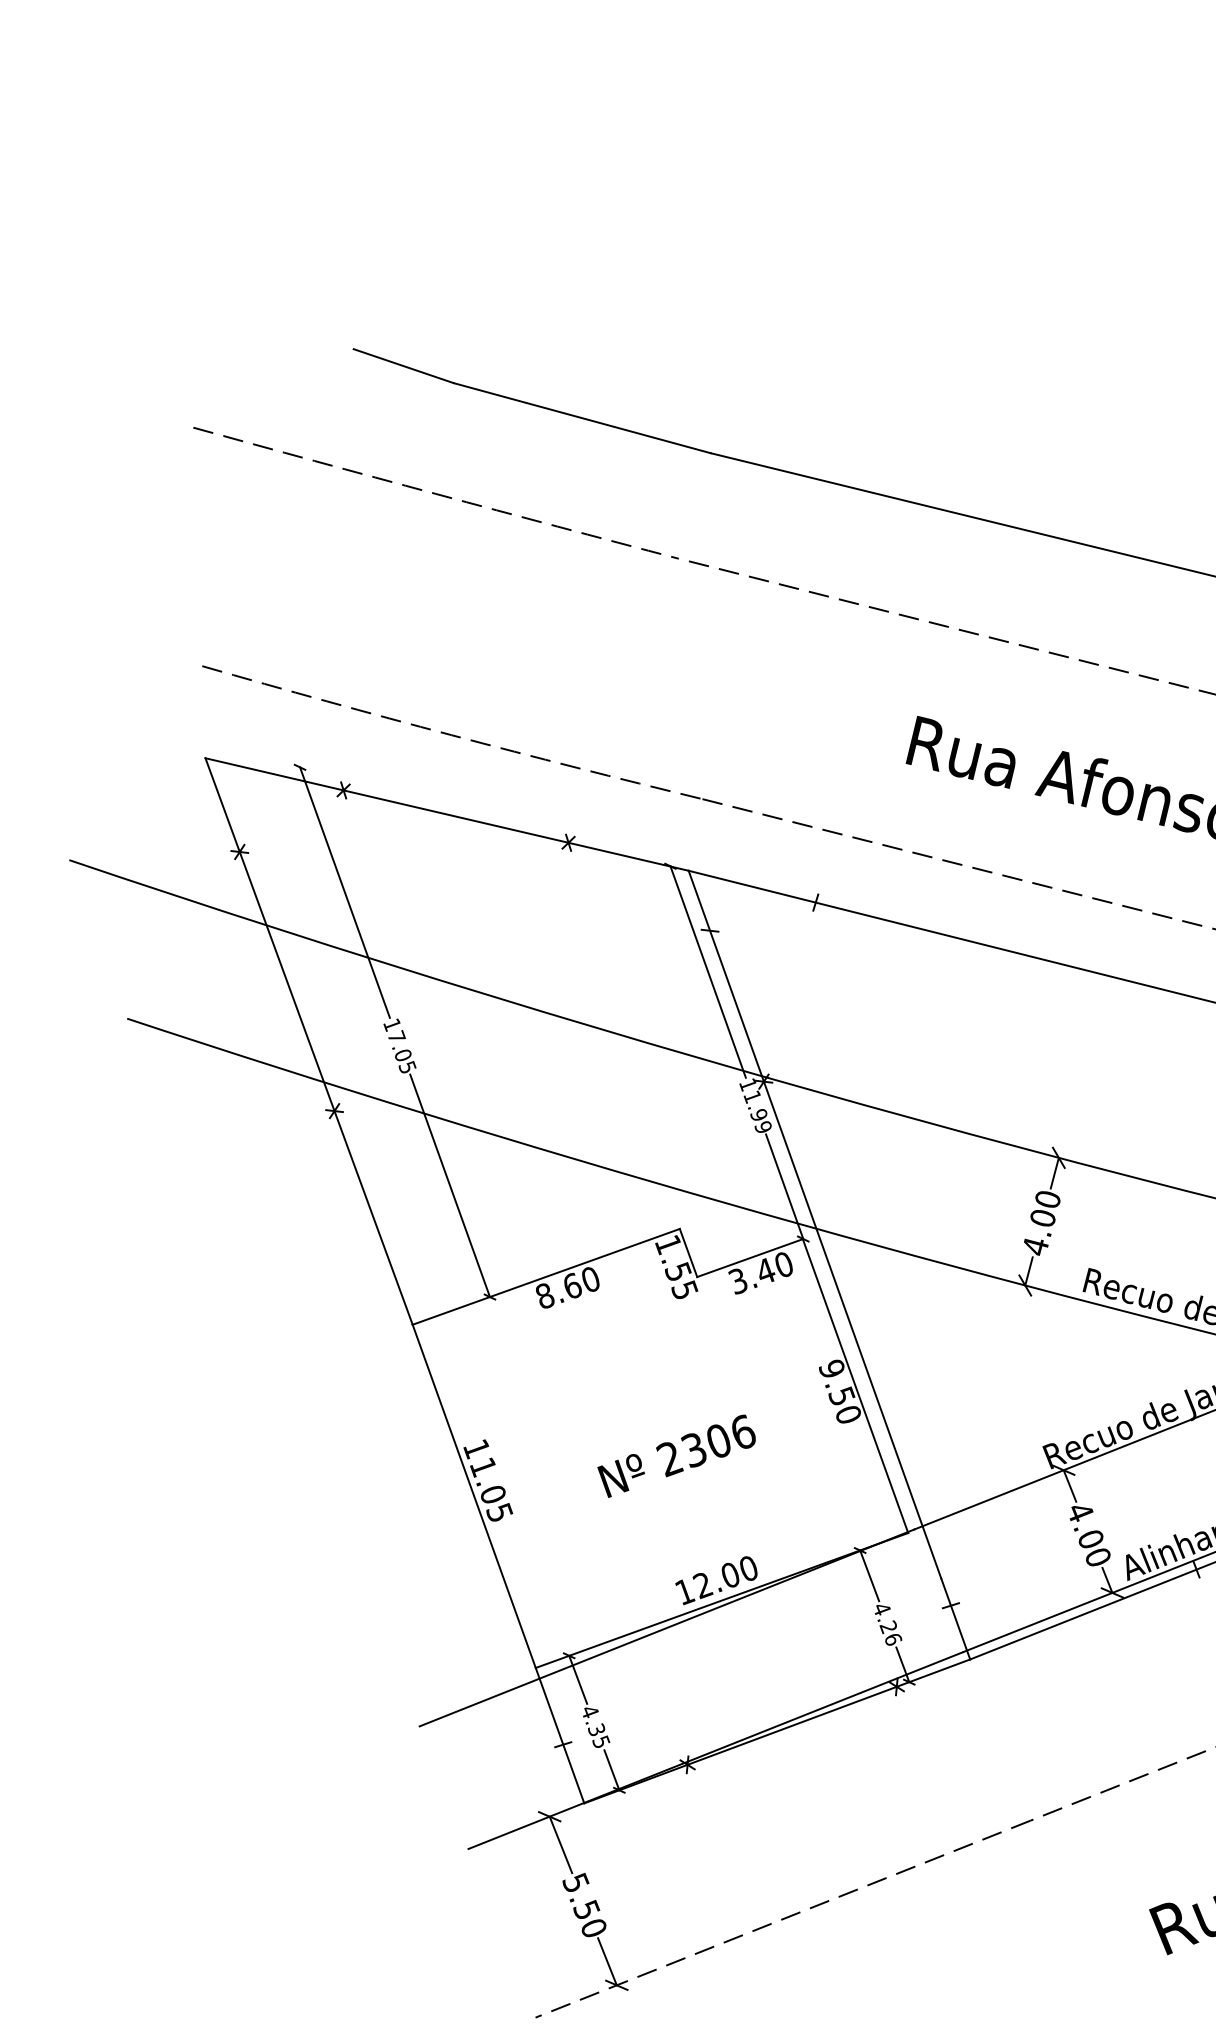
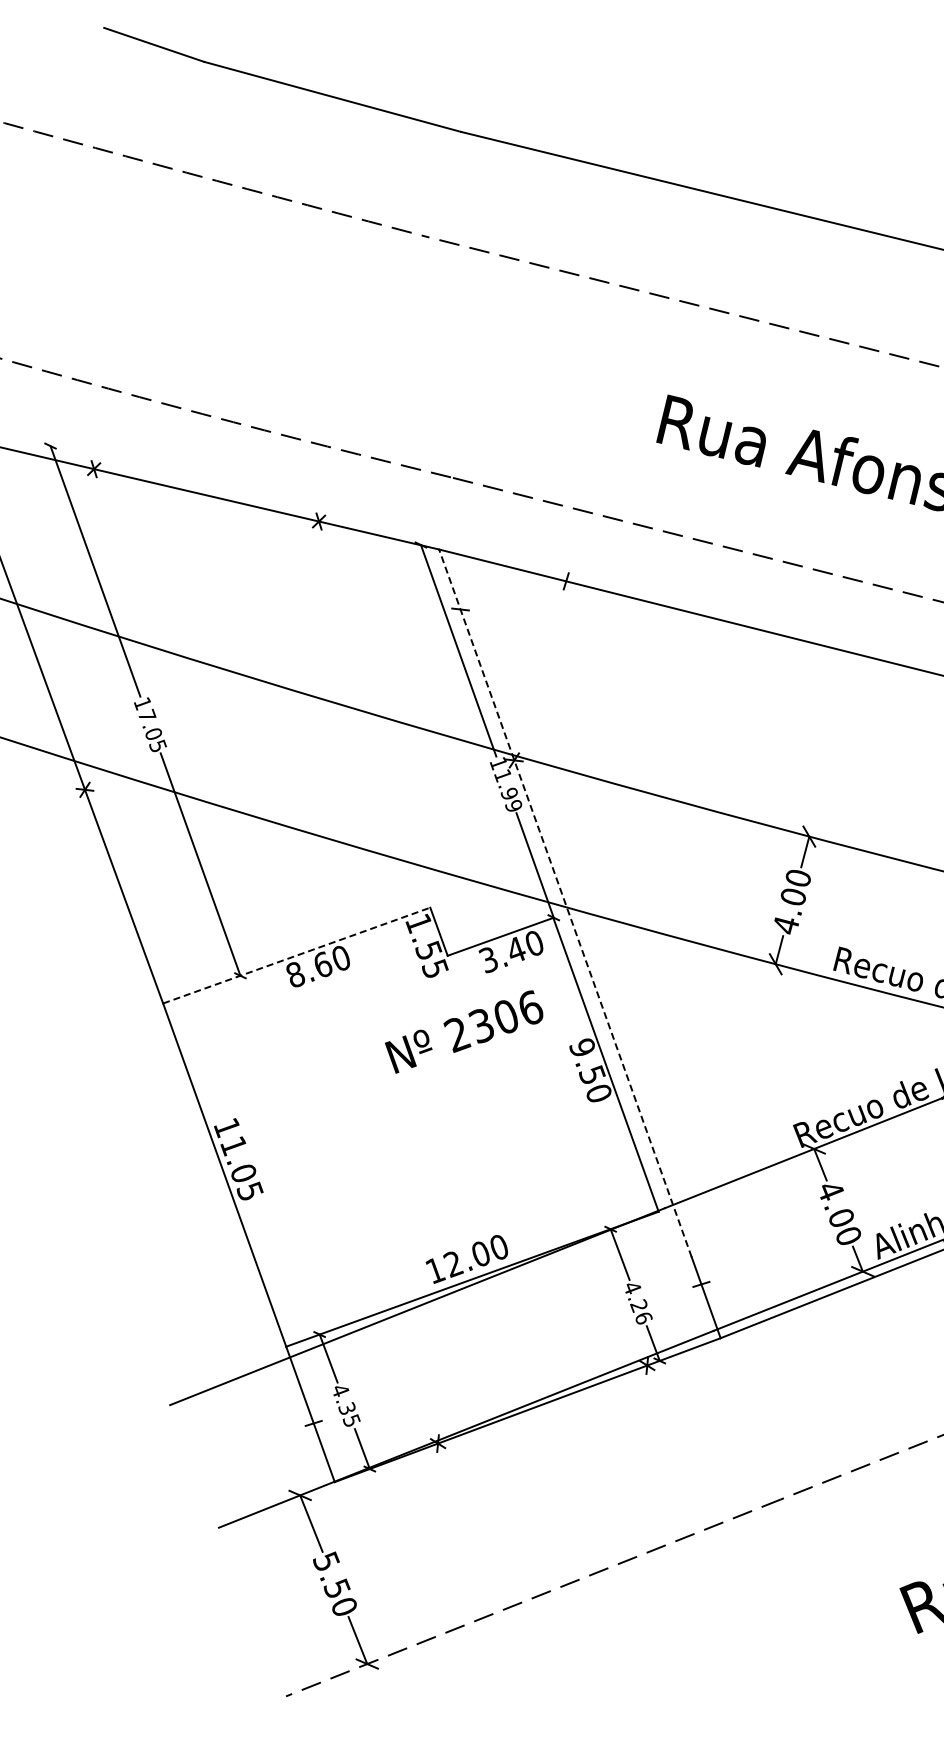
line: (814, 1224) -> (564, 903), solid -> dashed
line: (546, 1276) -> (296, 955), solid -> dashed
text: (676, 1455) -> (463, 1031), moved

